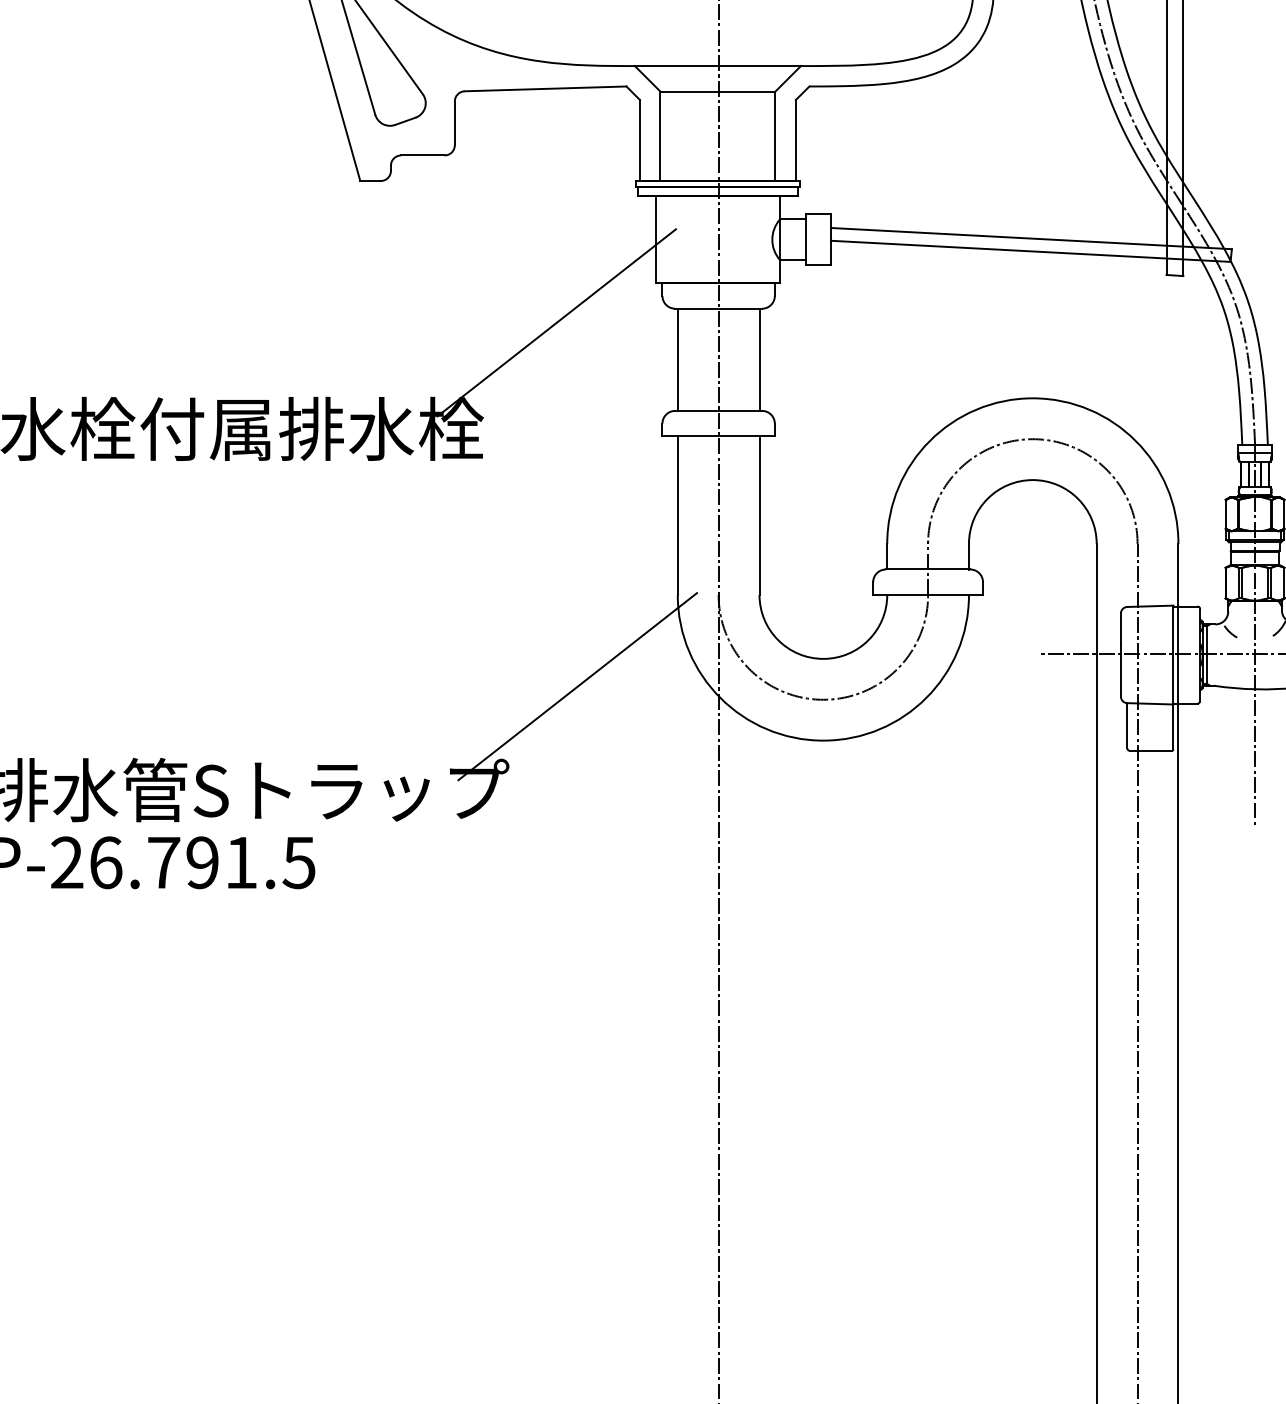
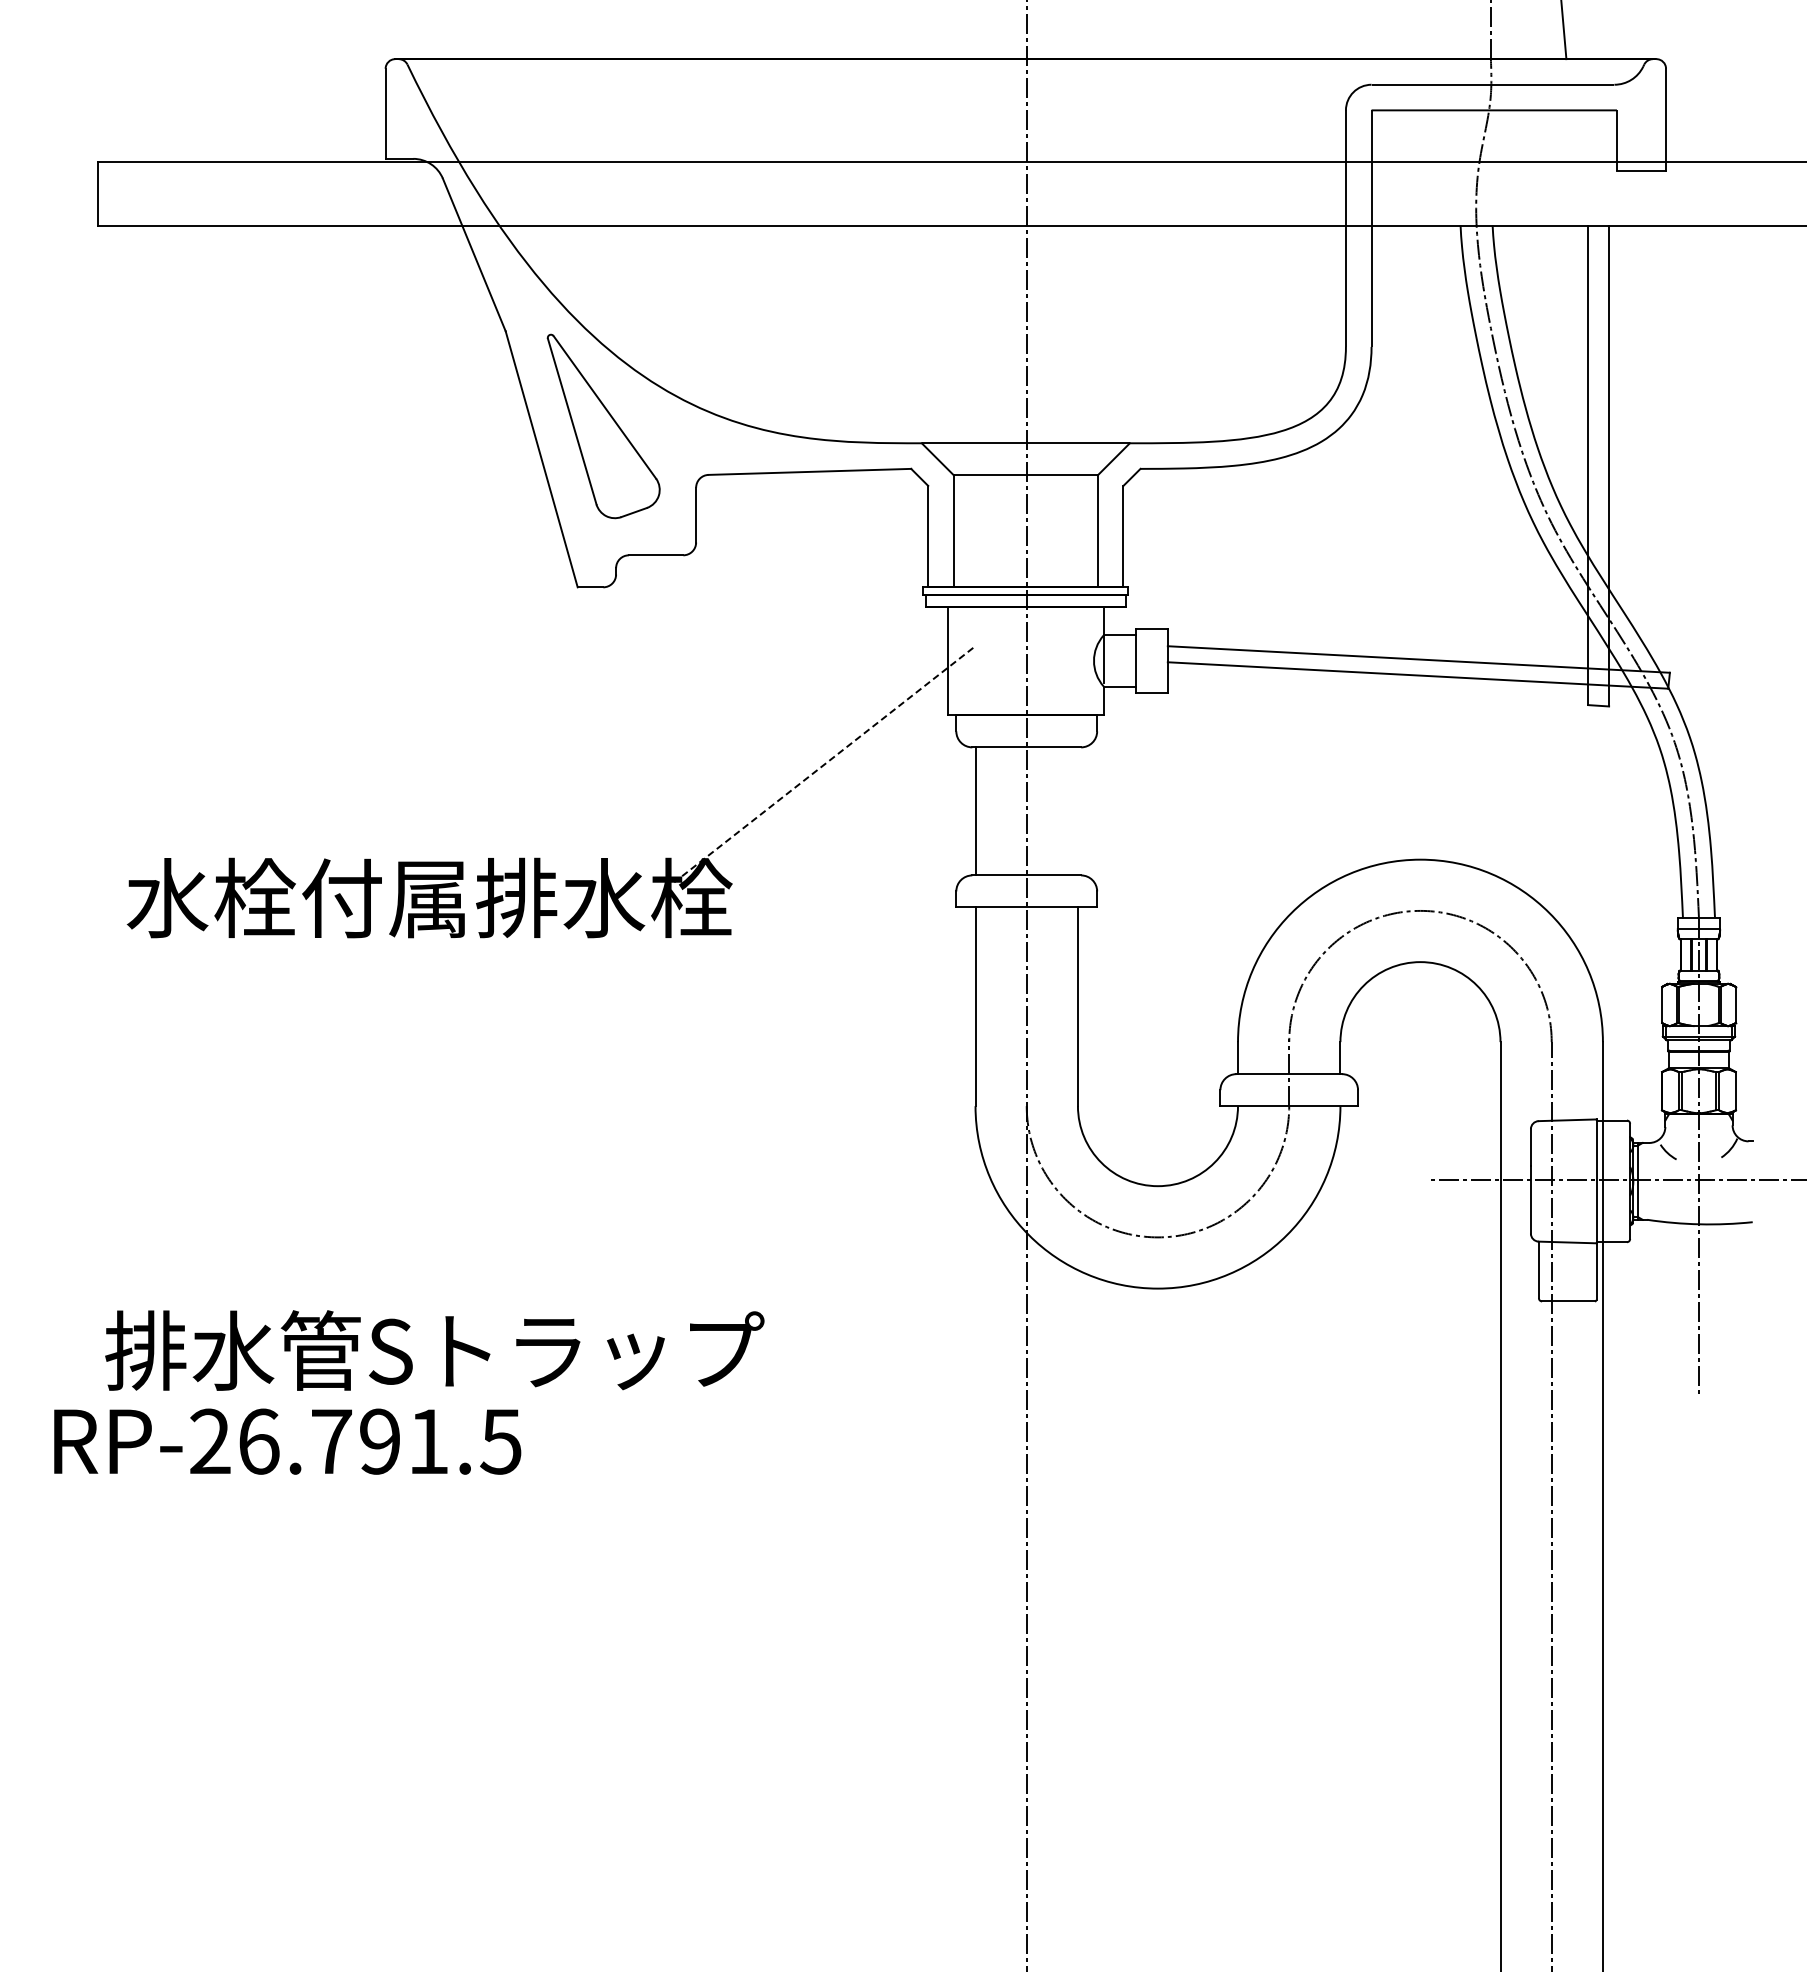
line: (556, 323) -> (823, 765), solid -> dashed
line: (759, 359) -> (1077, 811), removed
line: (577, 686) -> (849, 1220), removed

